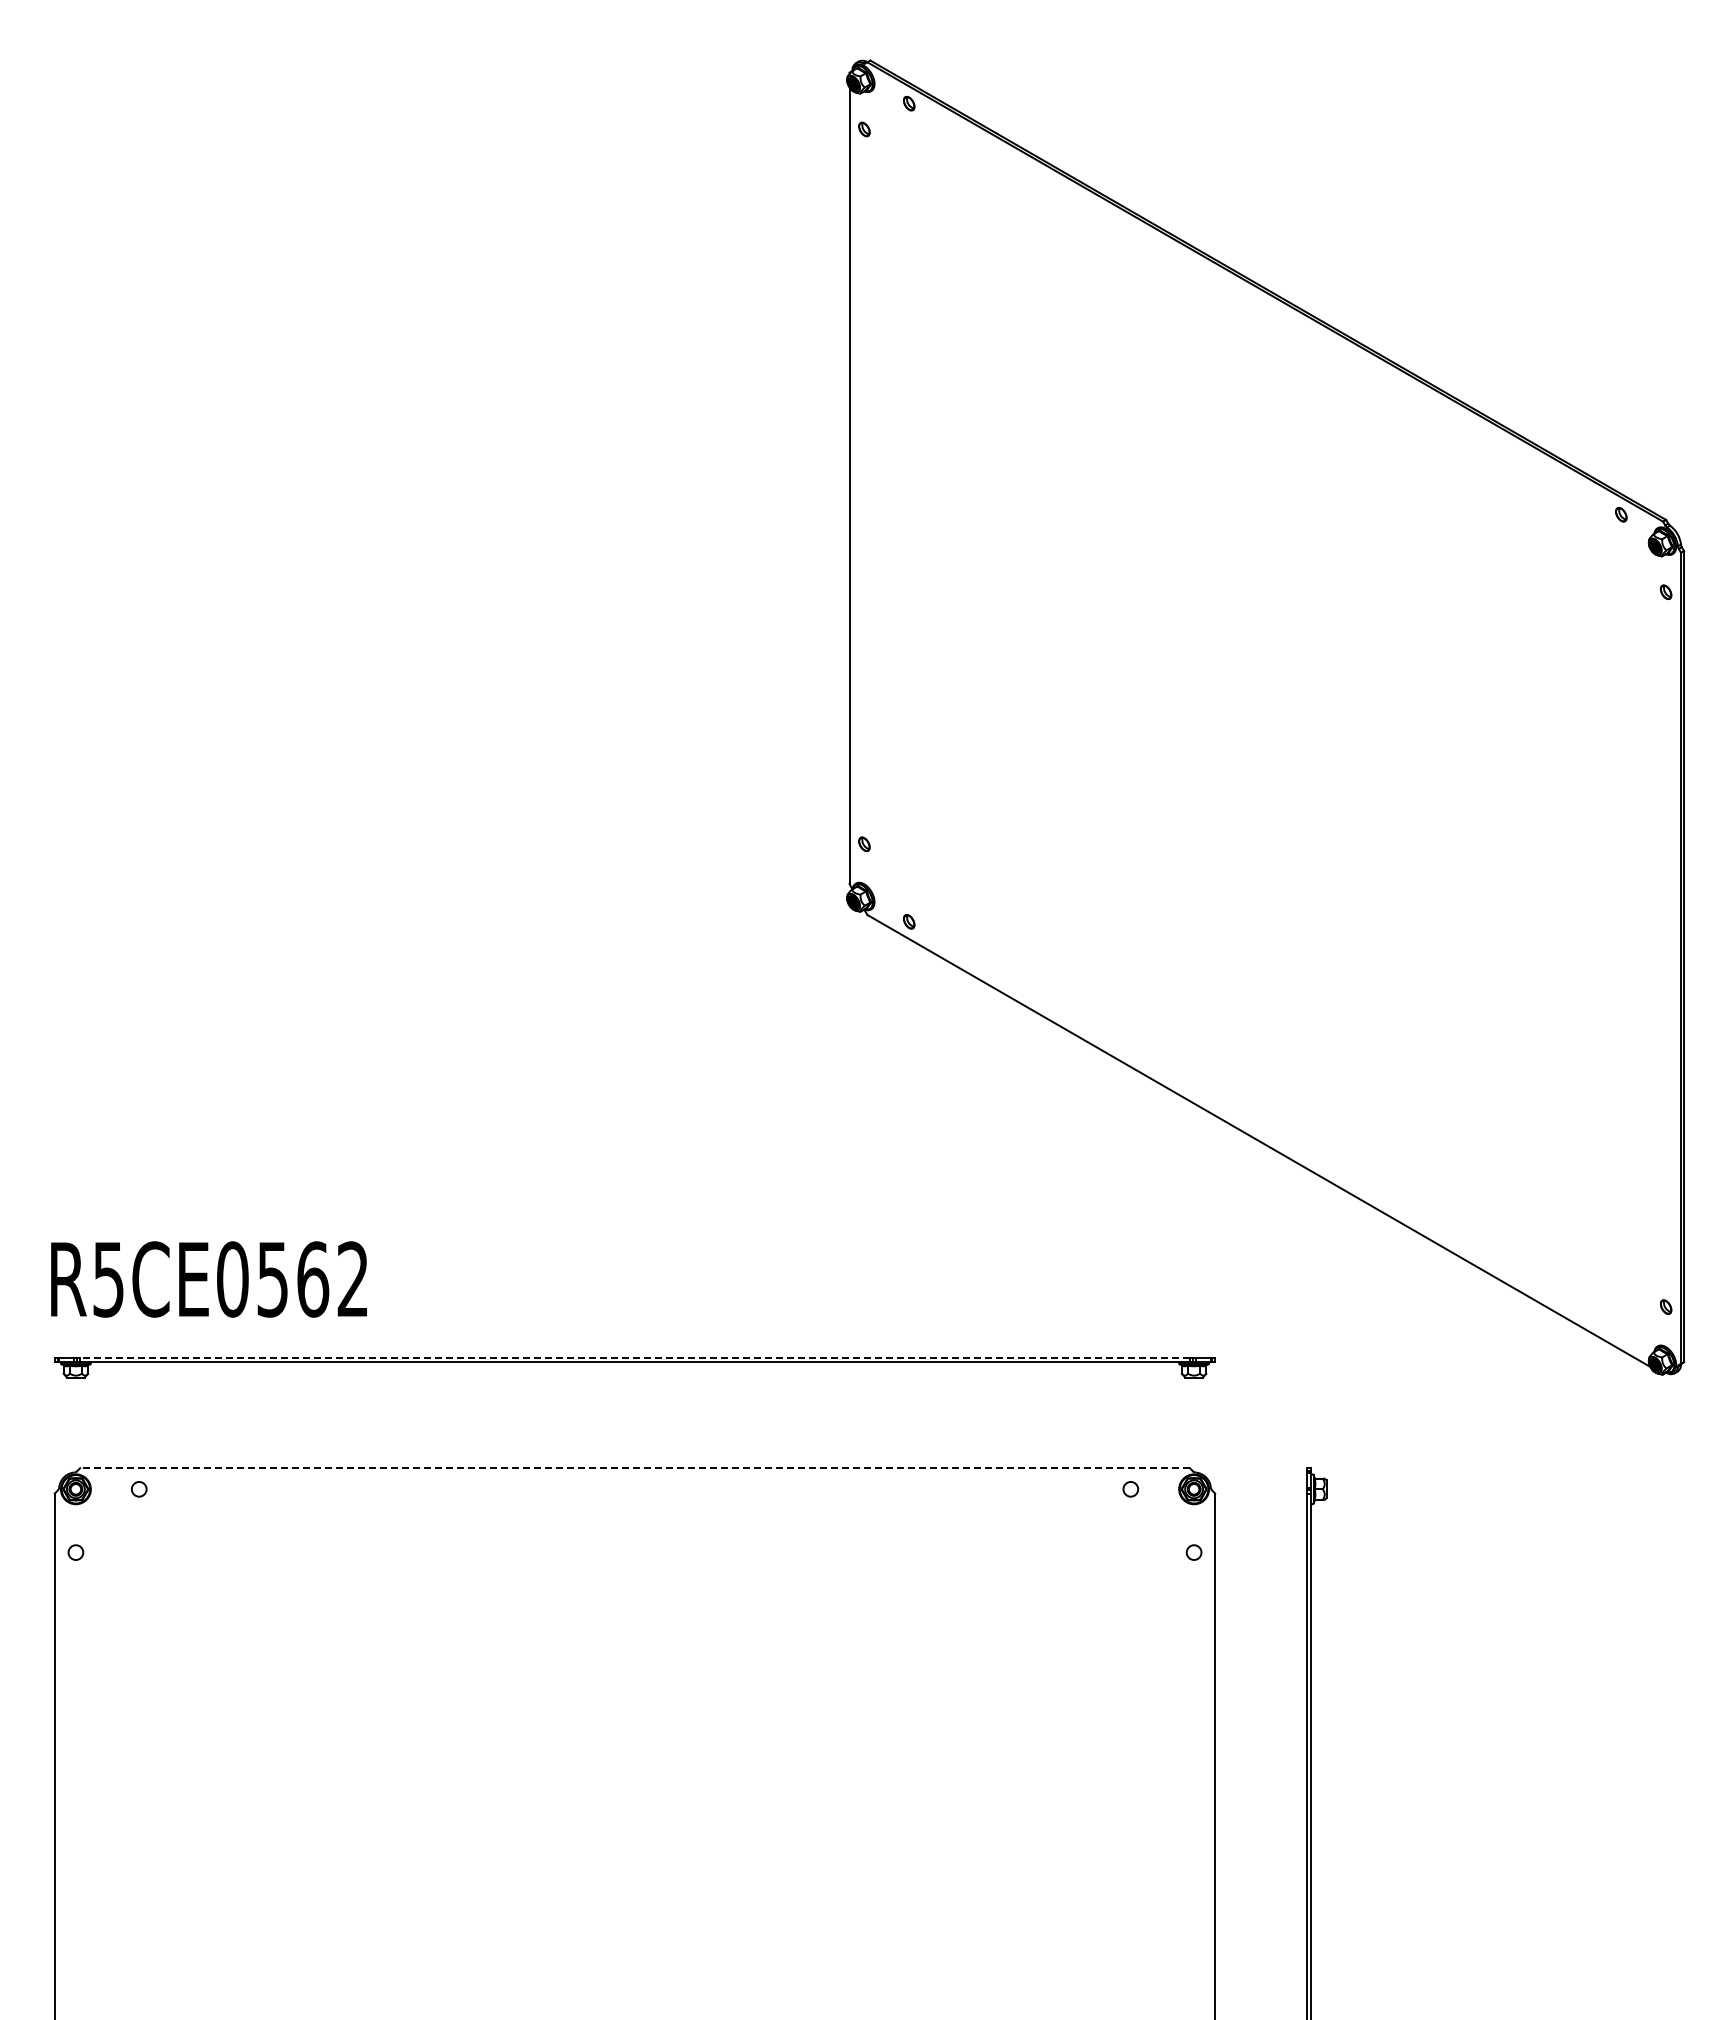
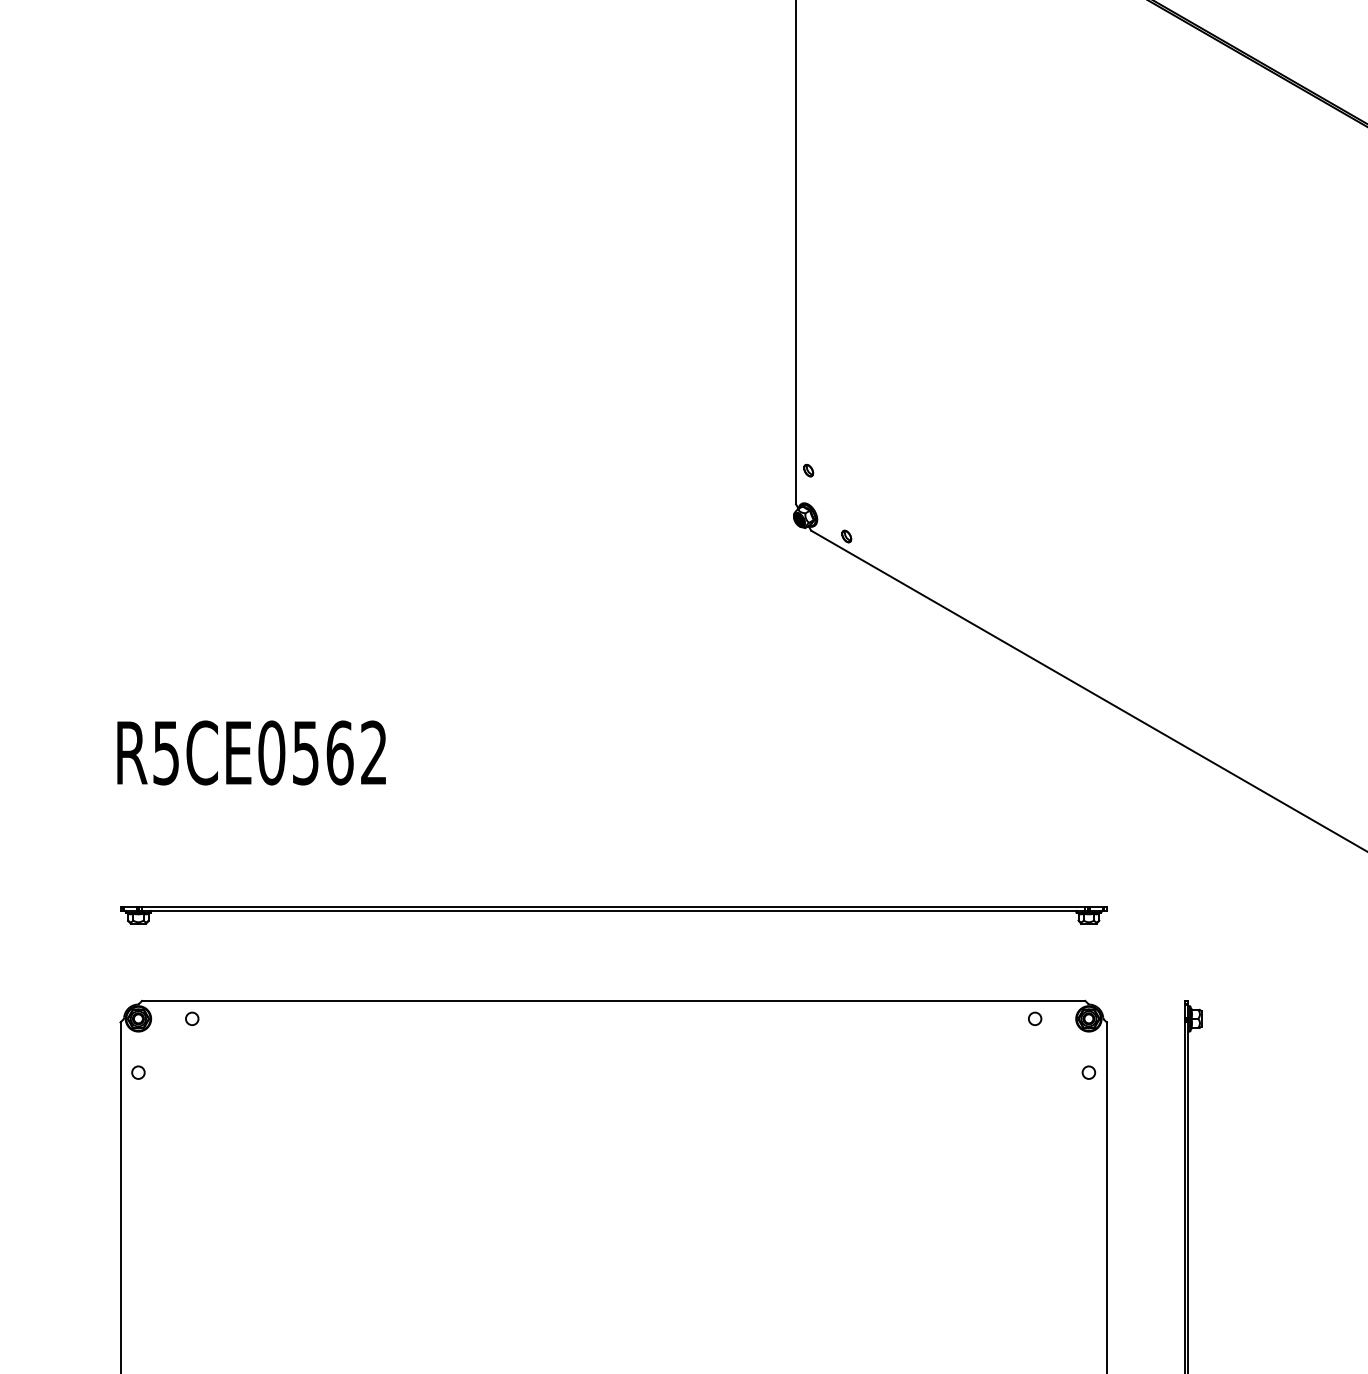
text: (208, 1279) -> (251, 752), moved
line: (635, 1357) -> (614, 906), dashed -> solid
line: (635, 1468) -> (614, 1001), dashed -> solid

